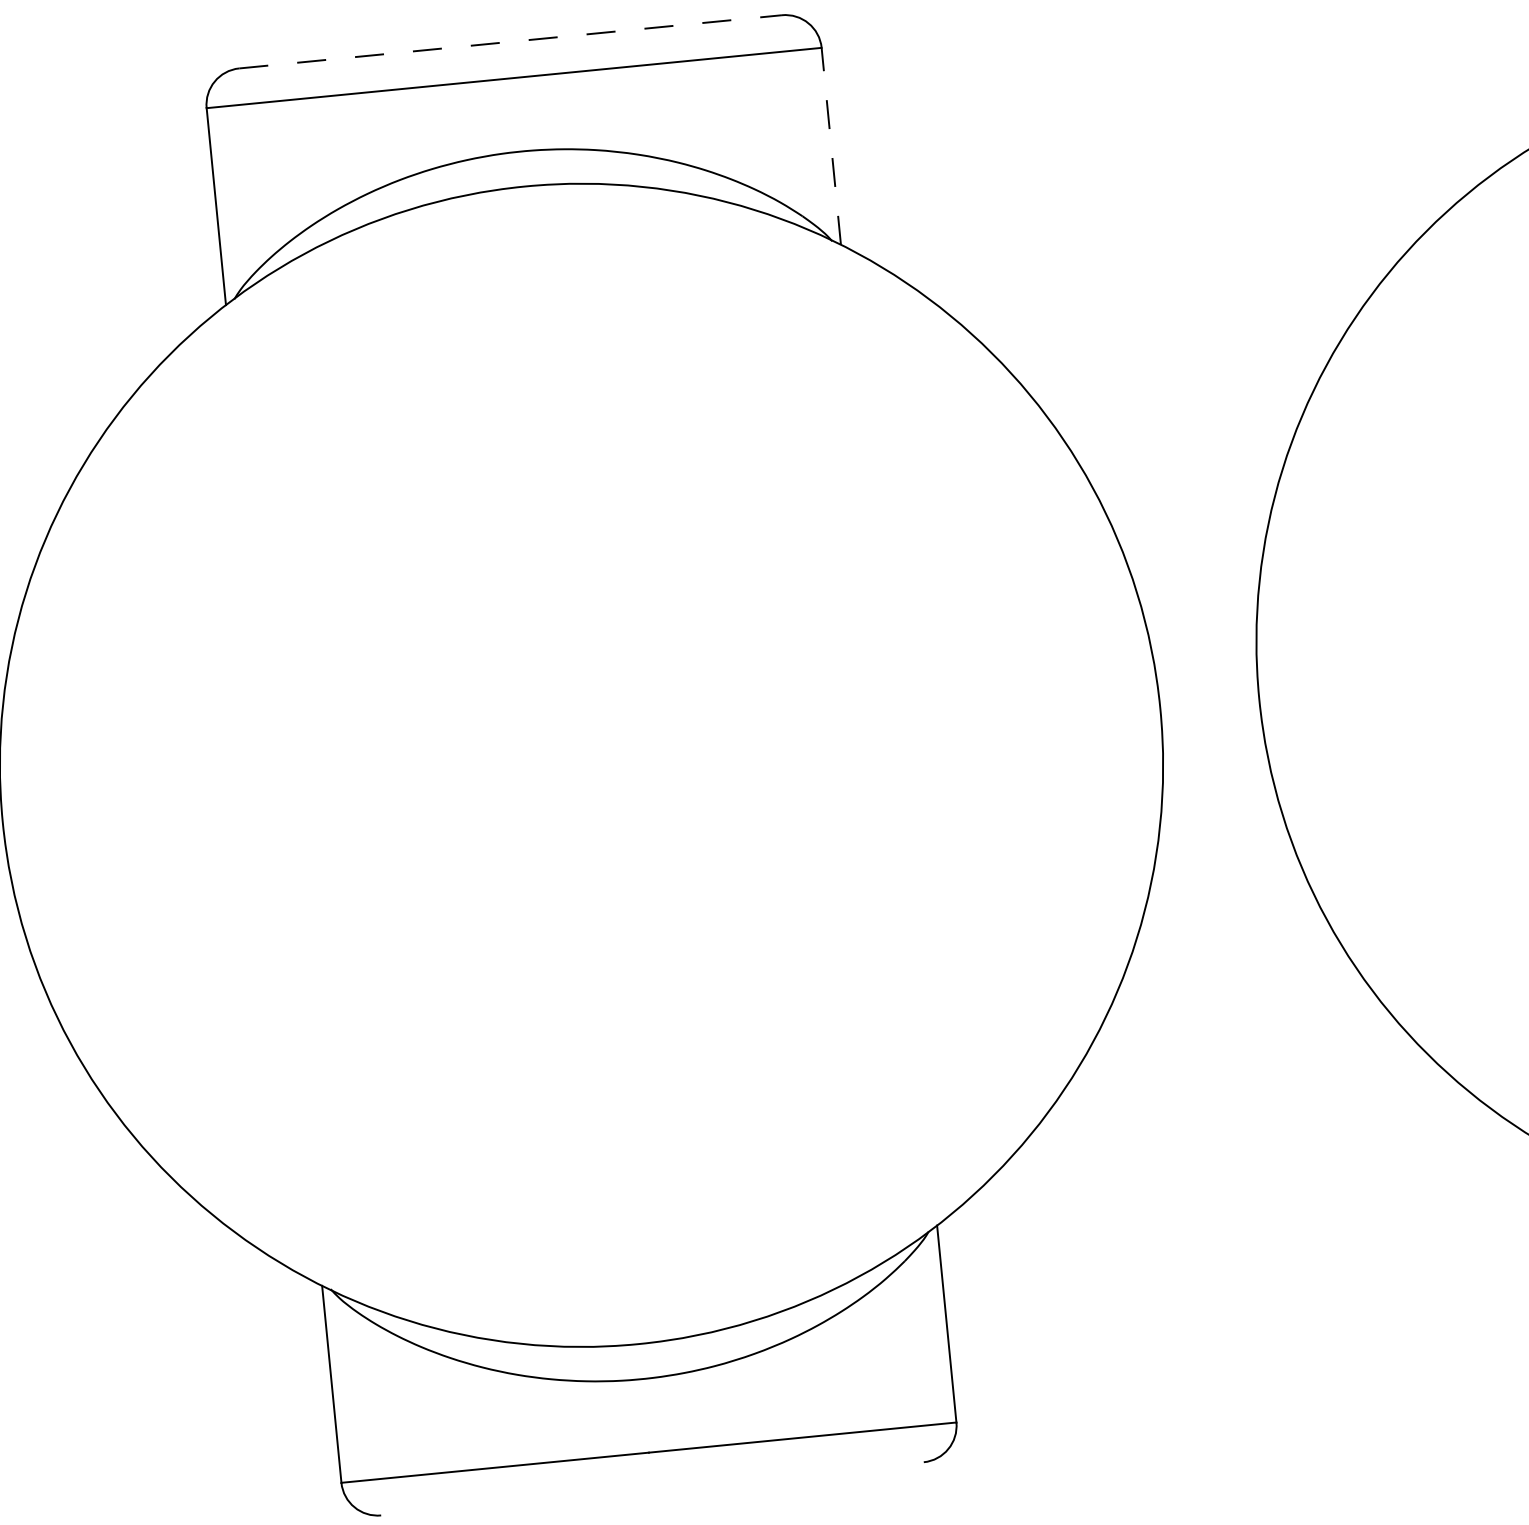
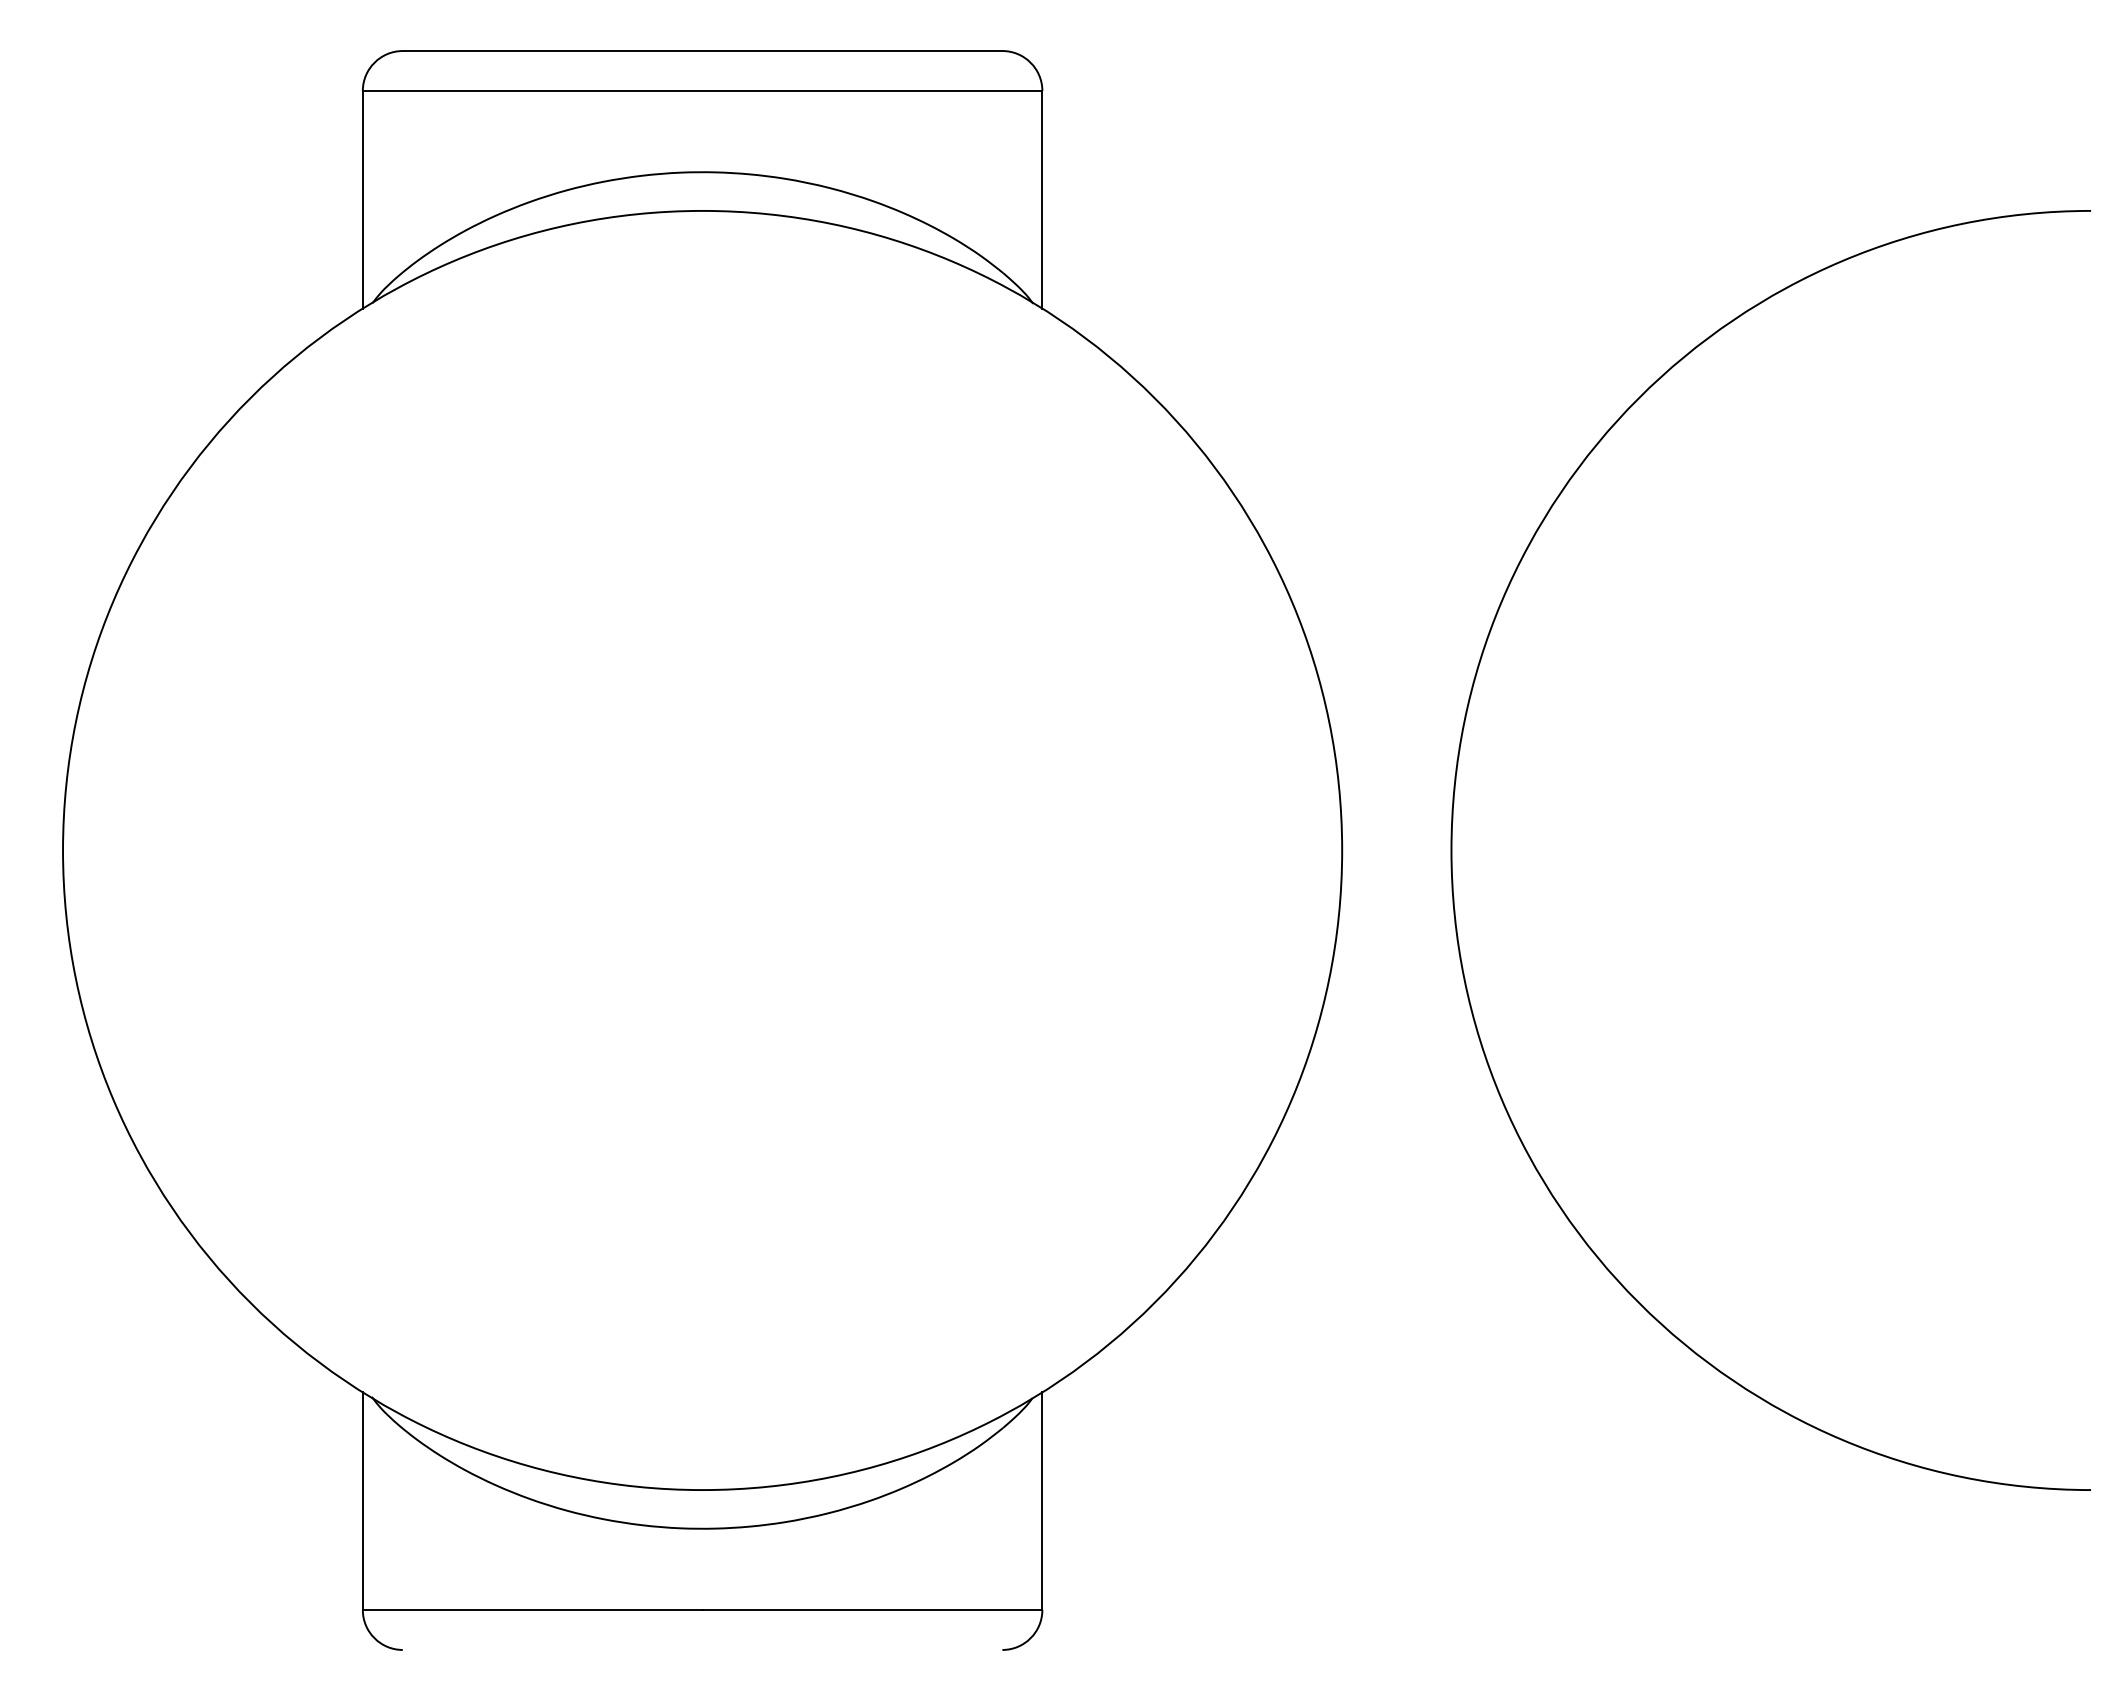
line: (510, 42) -> (702, 51), dashed -> solid
line: (831, 146) -> (1042, 199), dashed -> solid

